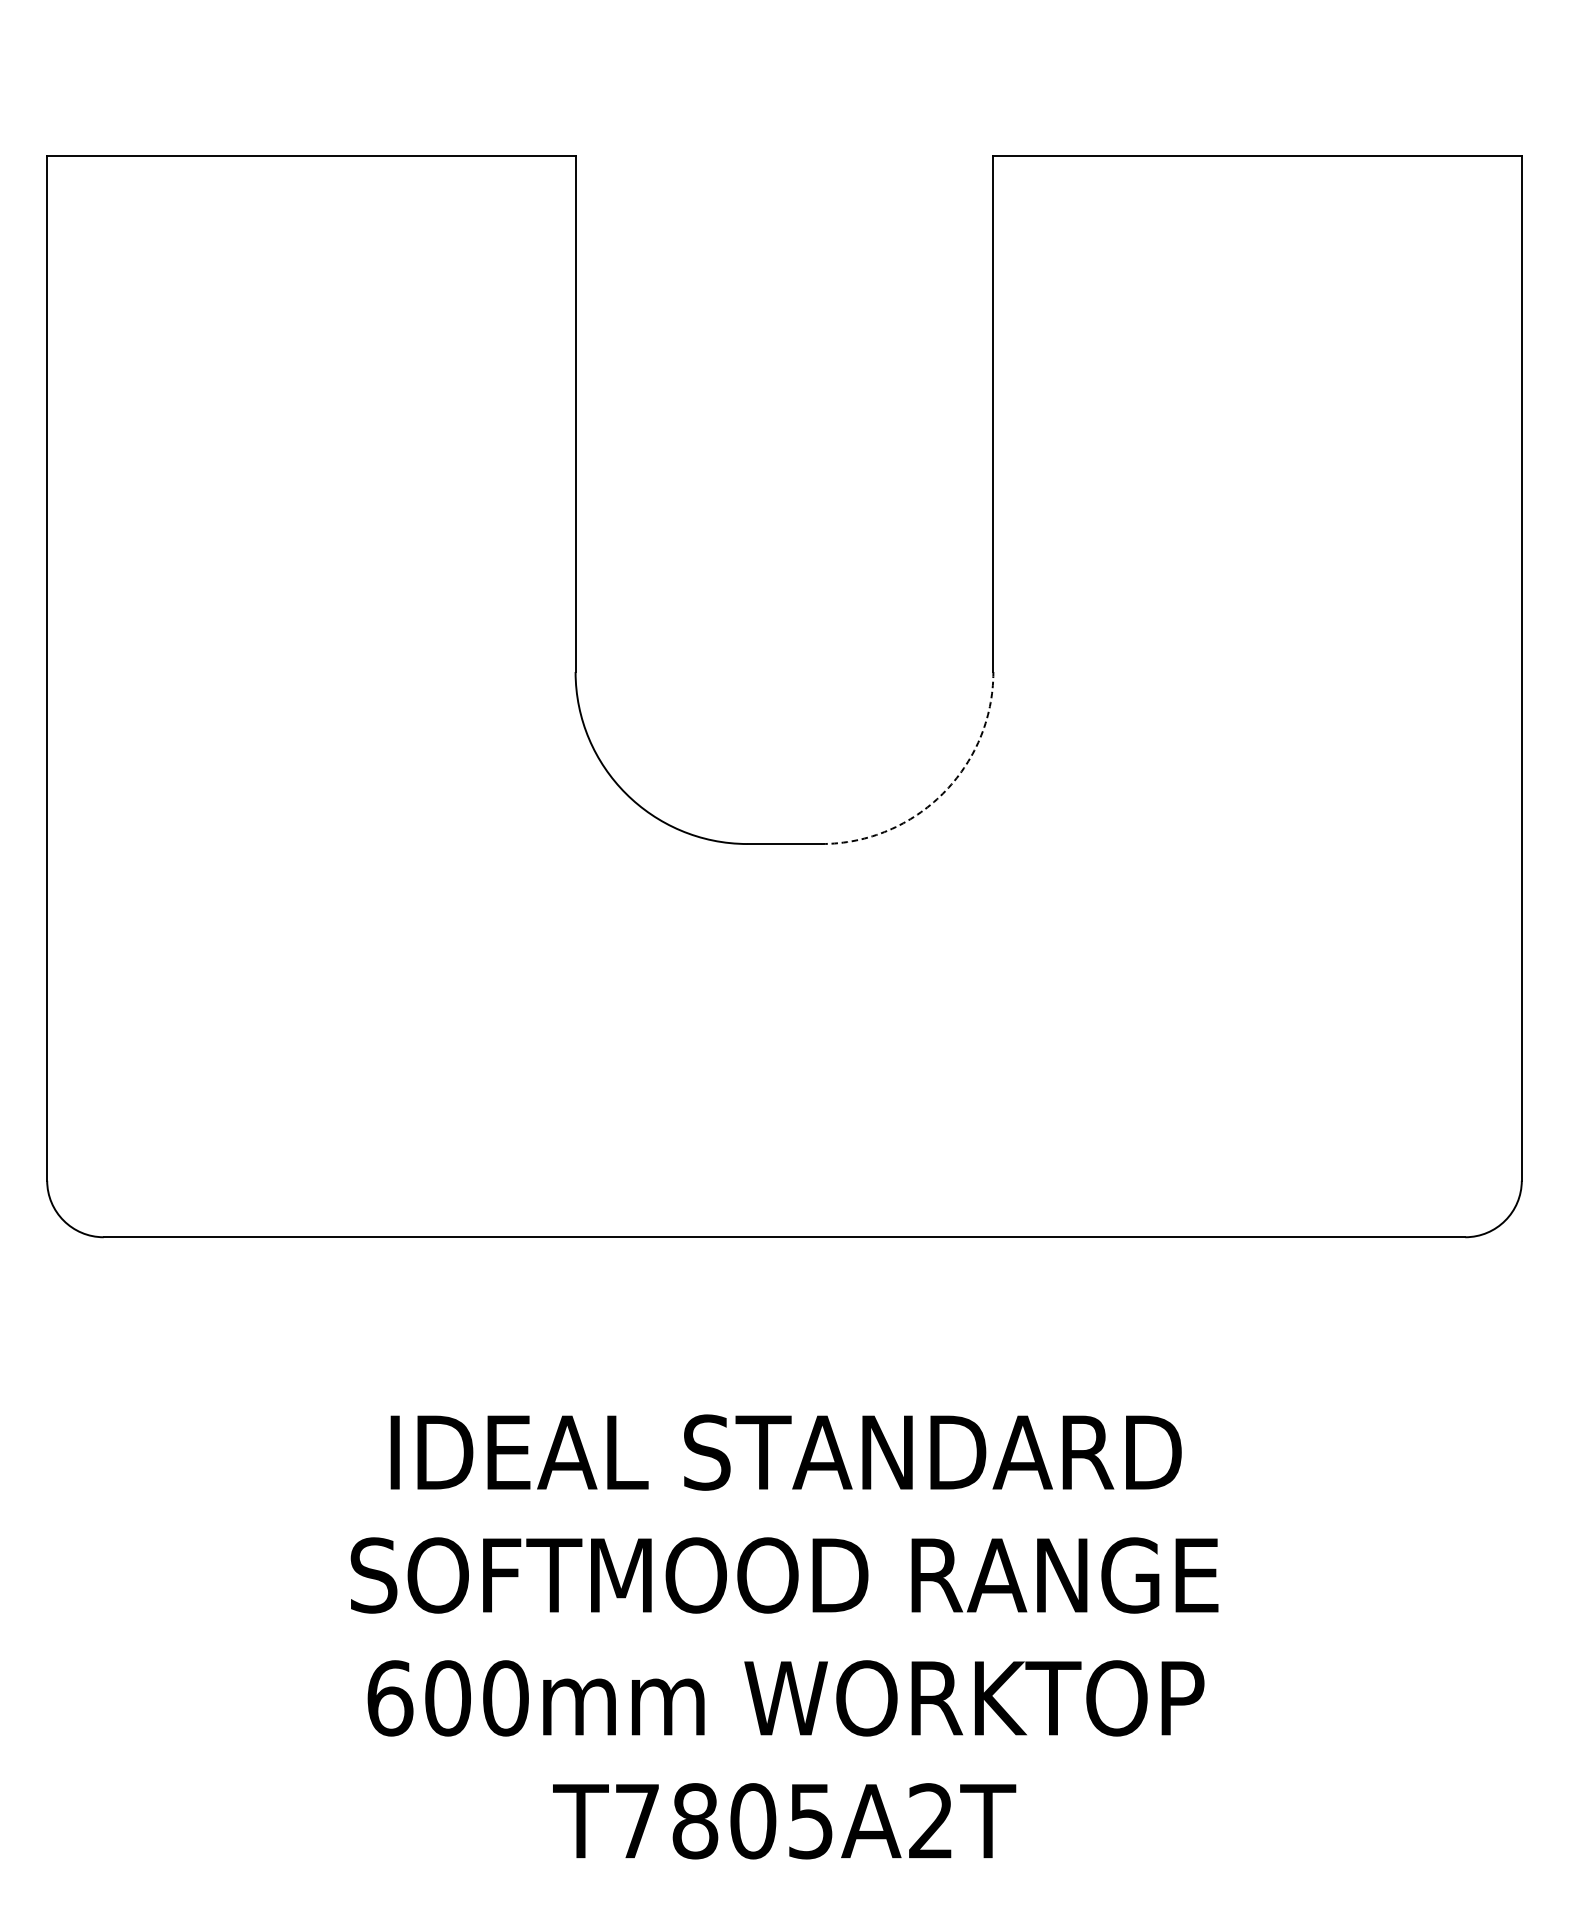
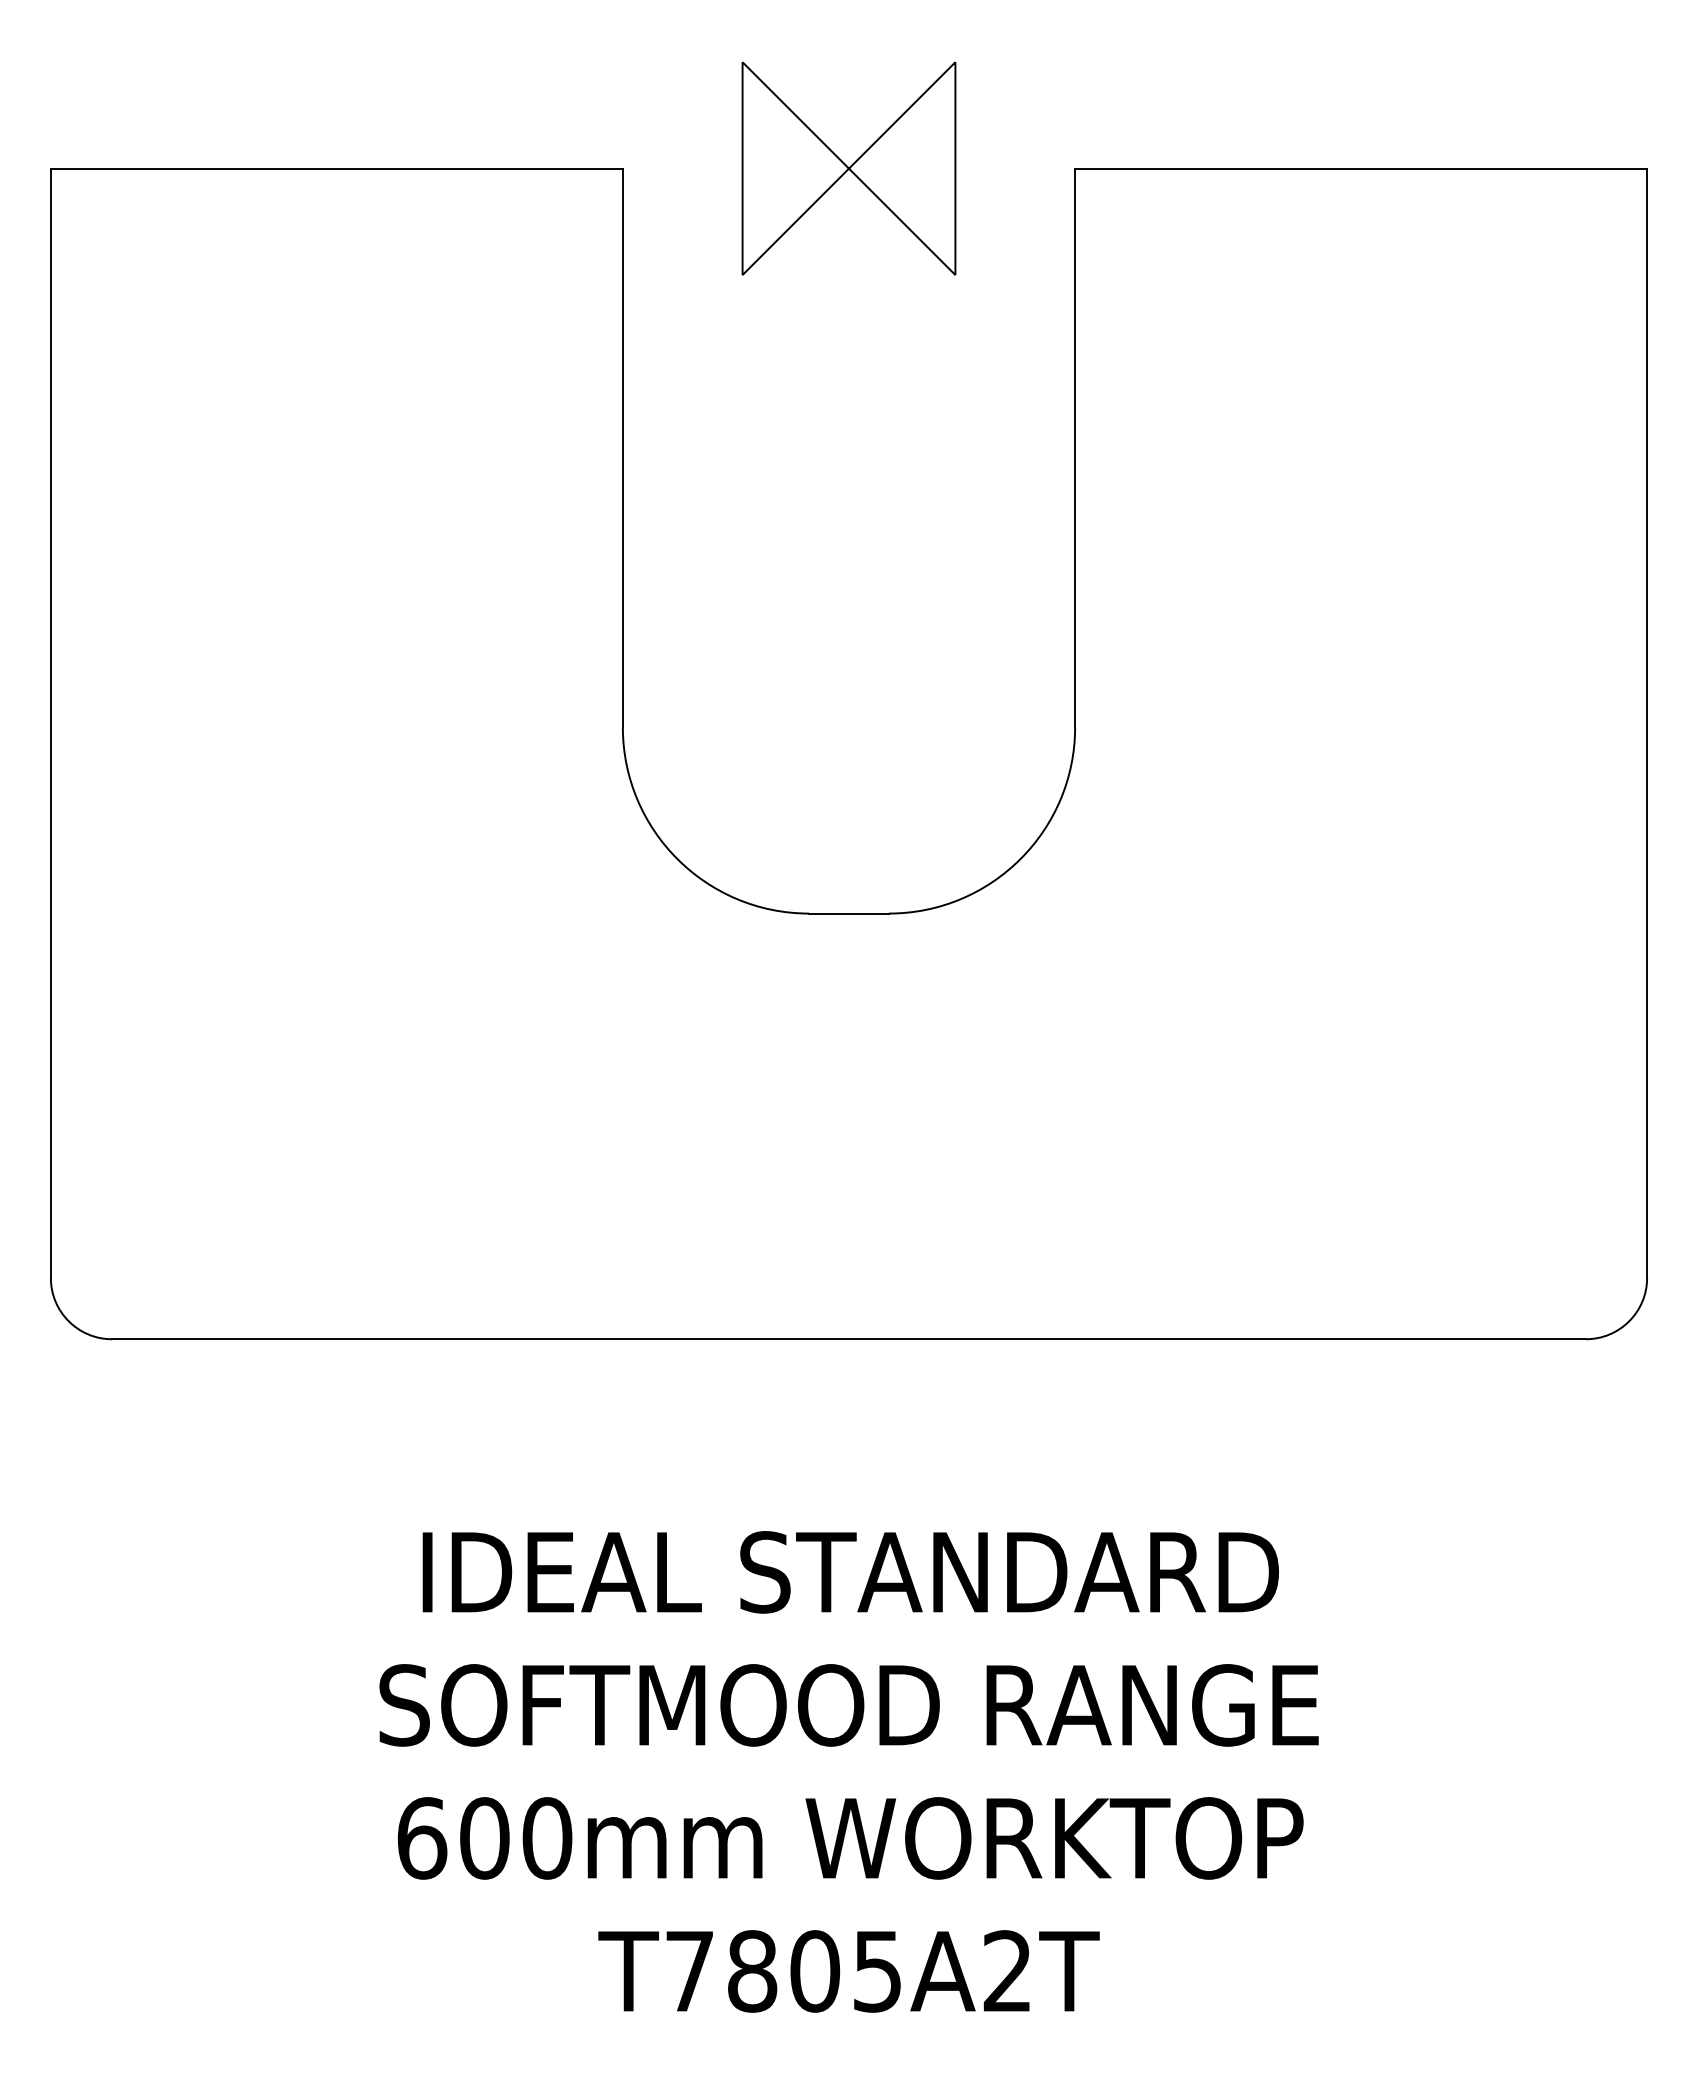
part: (784, 155) -> (848, 168), added
arc: (942, 794) -> (1020, 859), dashed -> solid

